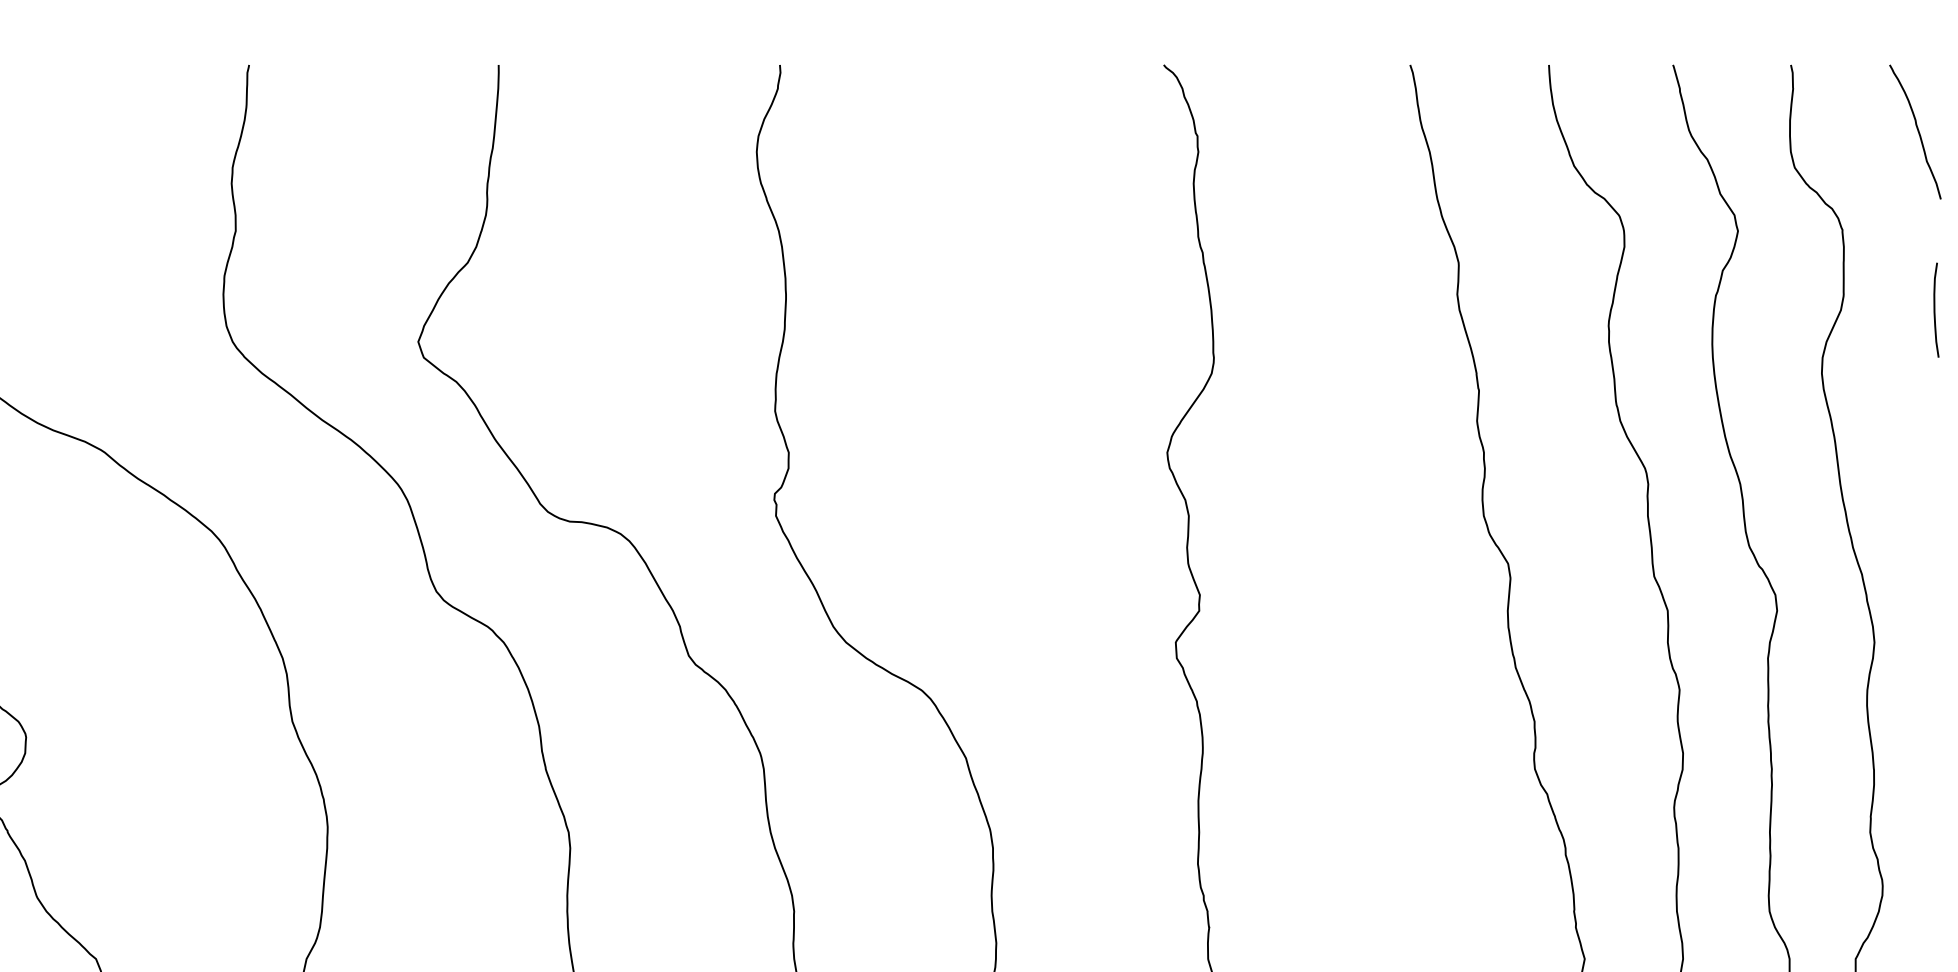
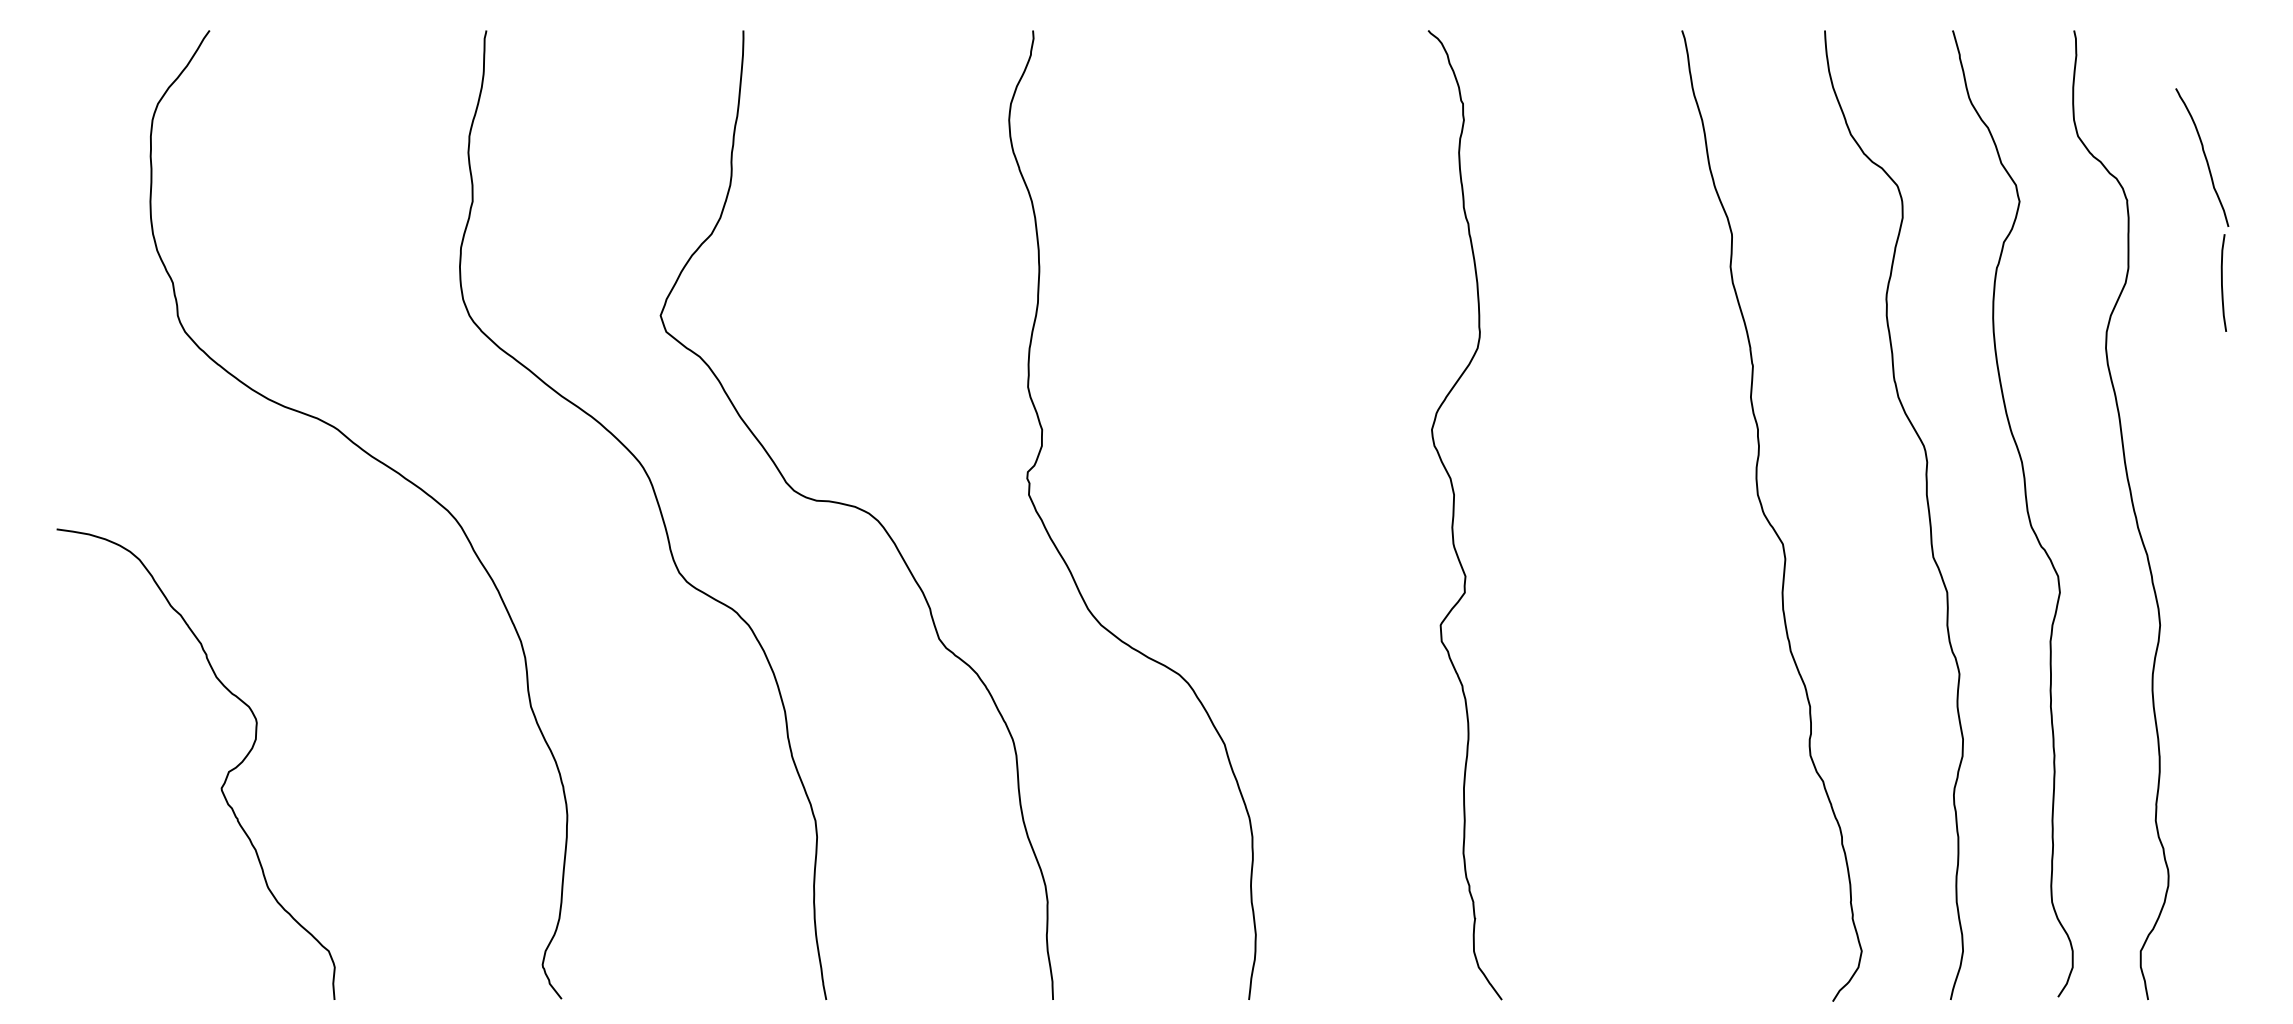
curve: (1917, 131) -> (2204, 157), moved

